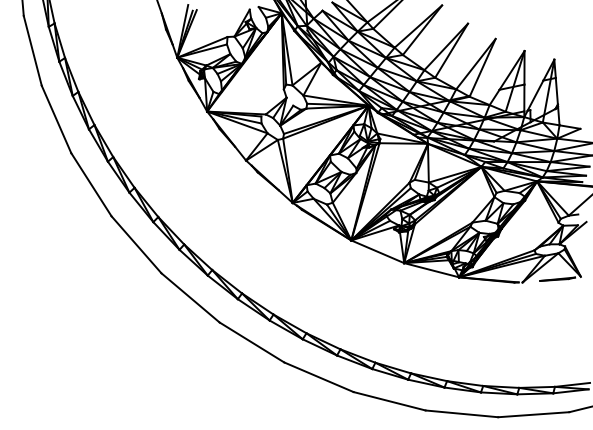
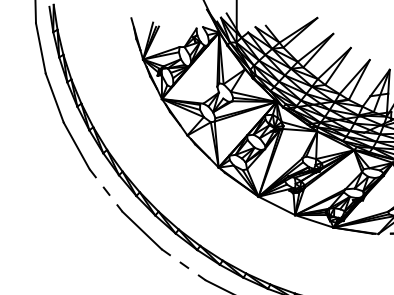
line: (136, 244) -> (106, 190), solid -> dashed
line: (252, 342) -> (184, 264), solid -> dashed

